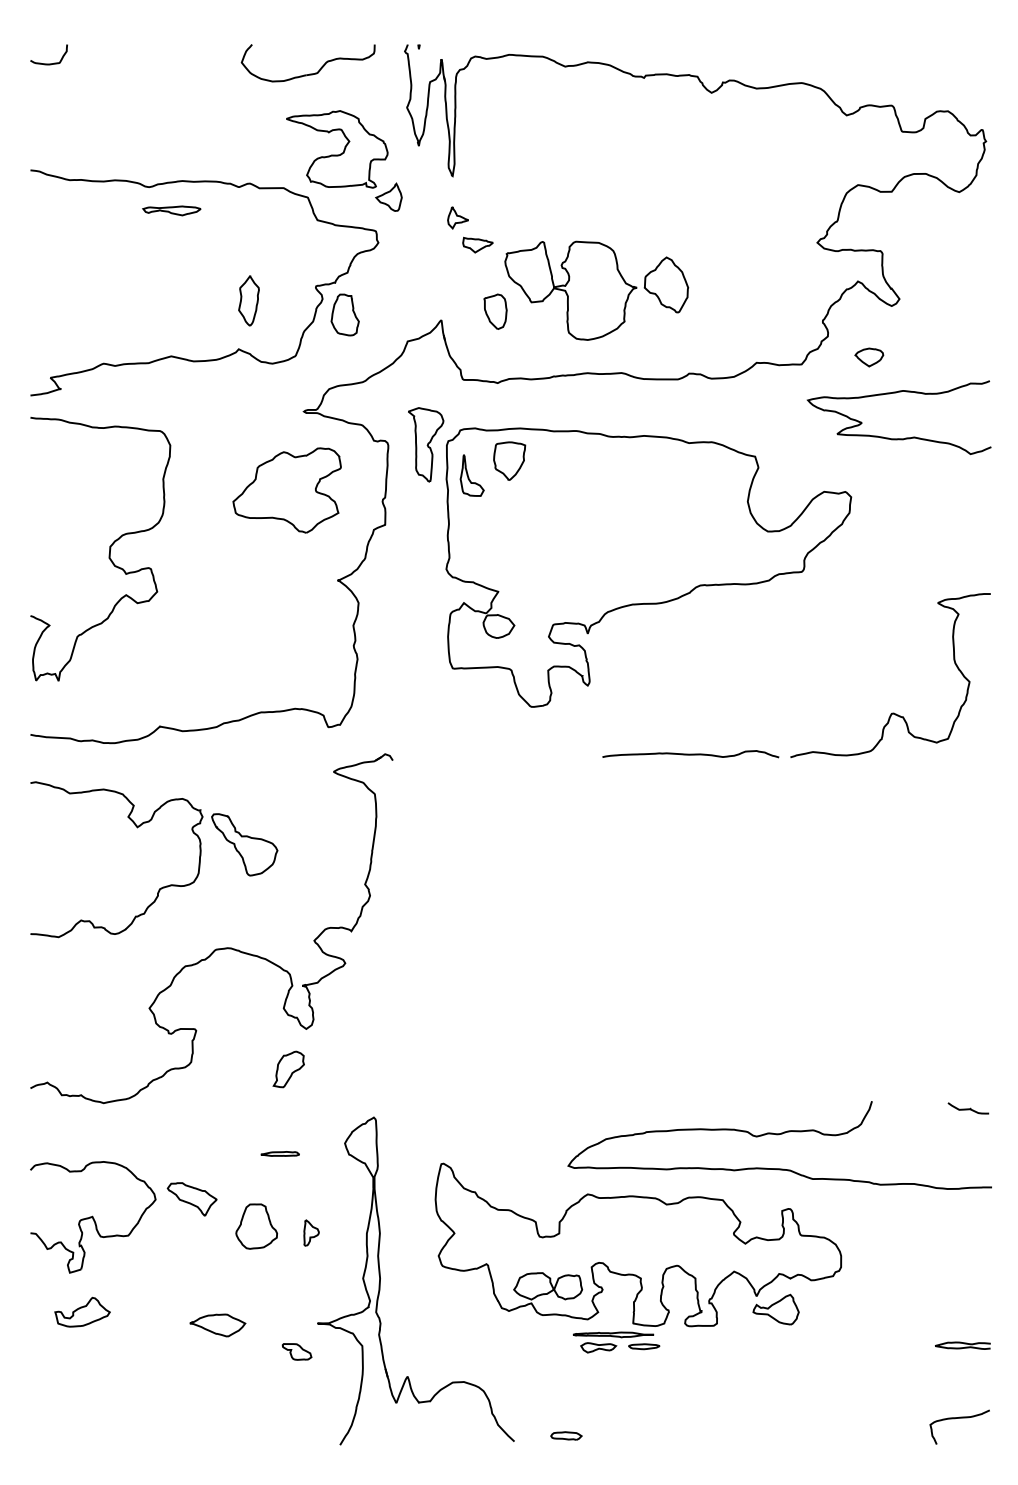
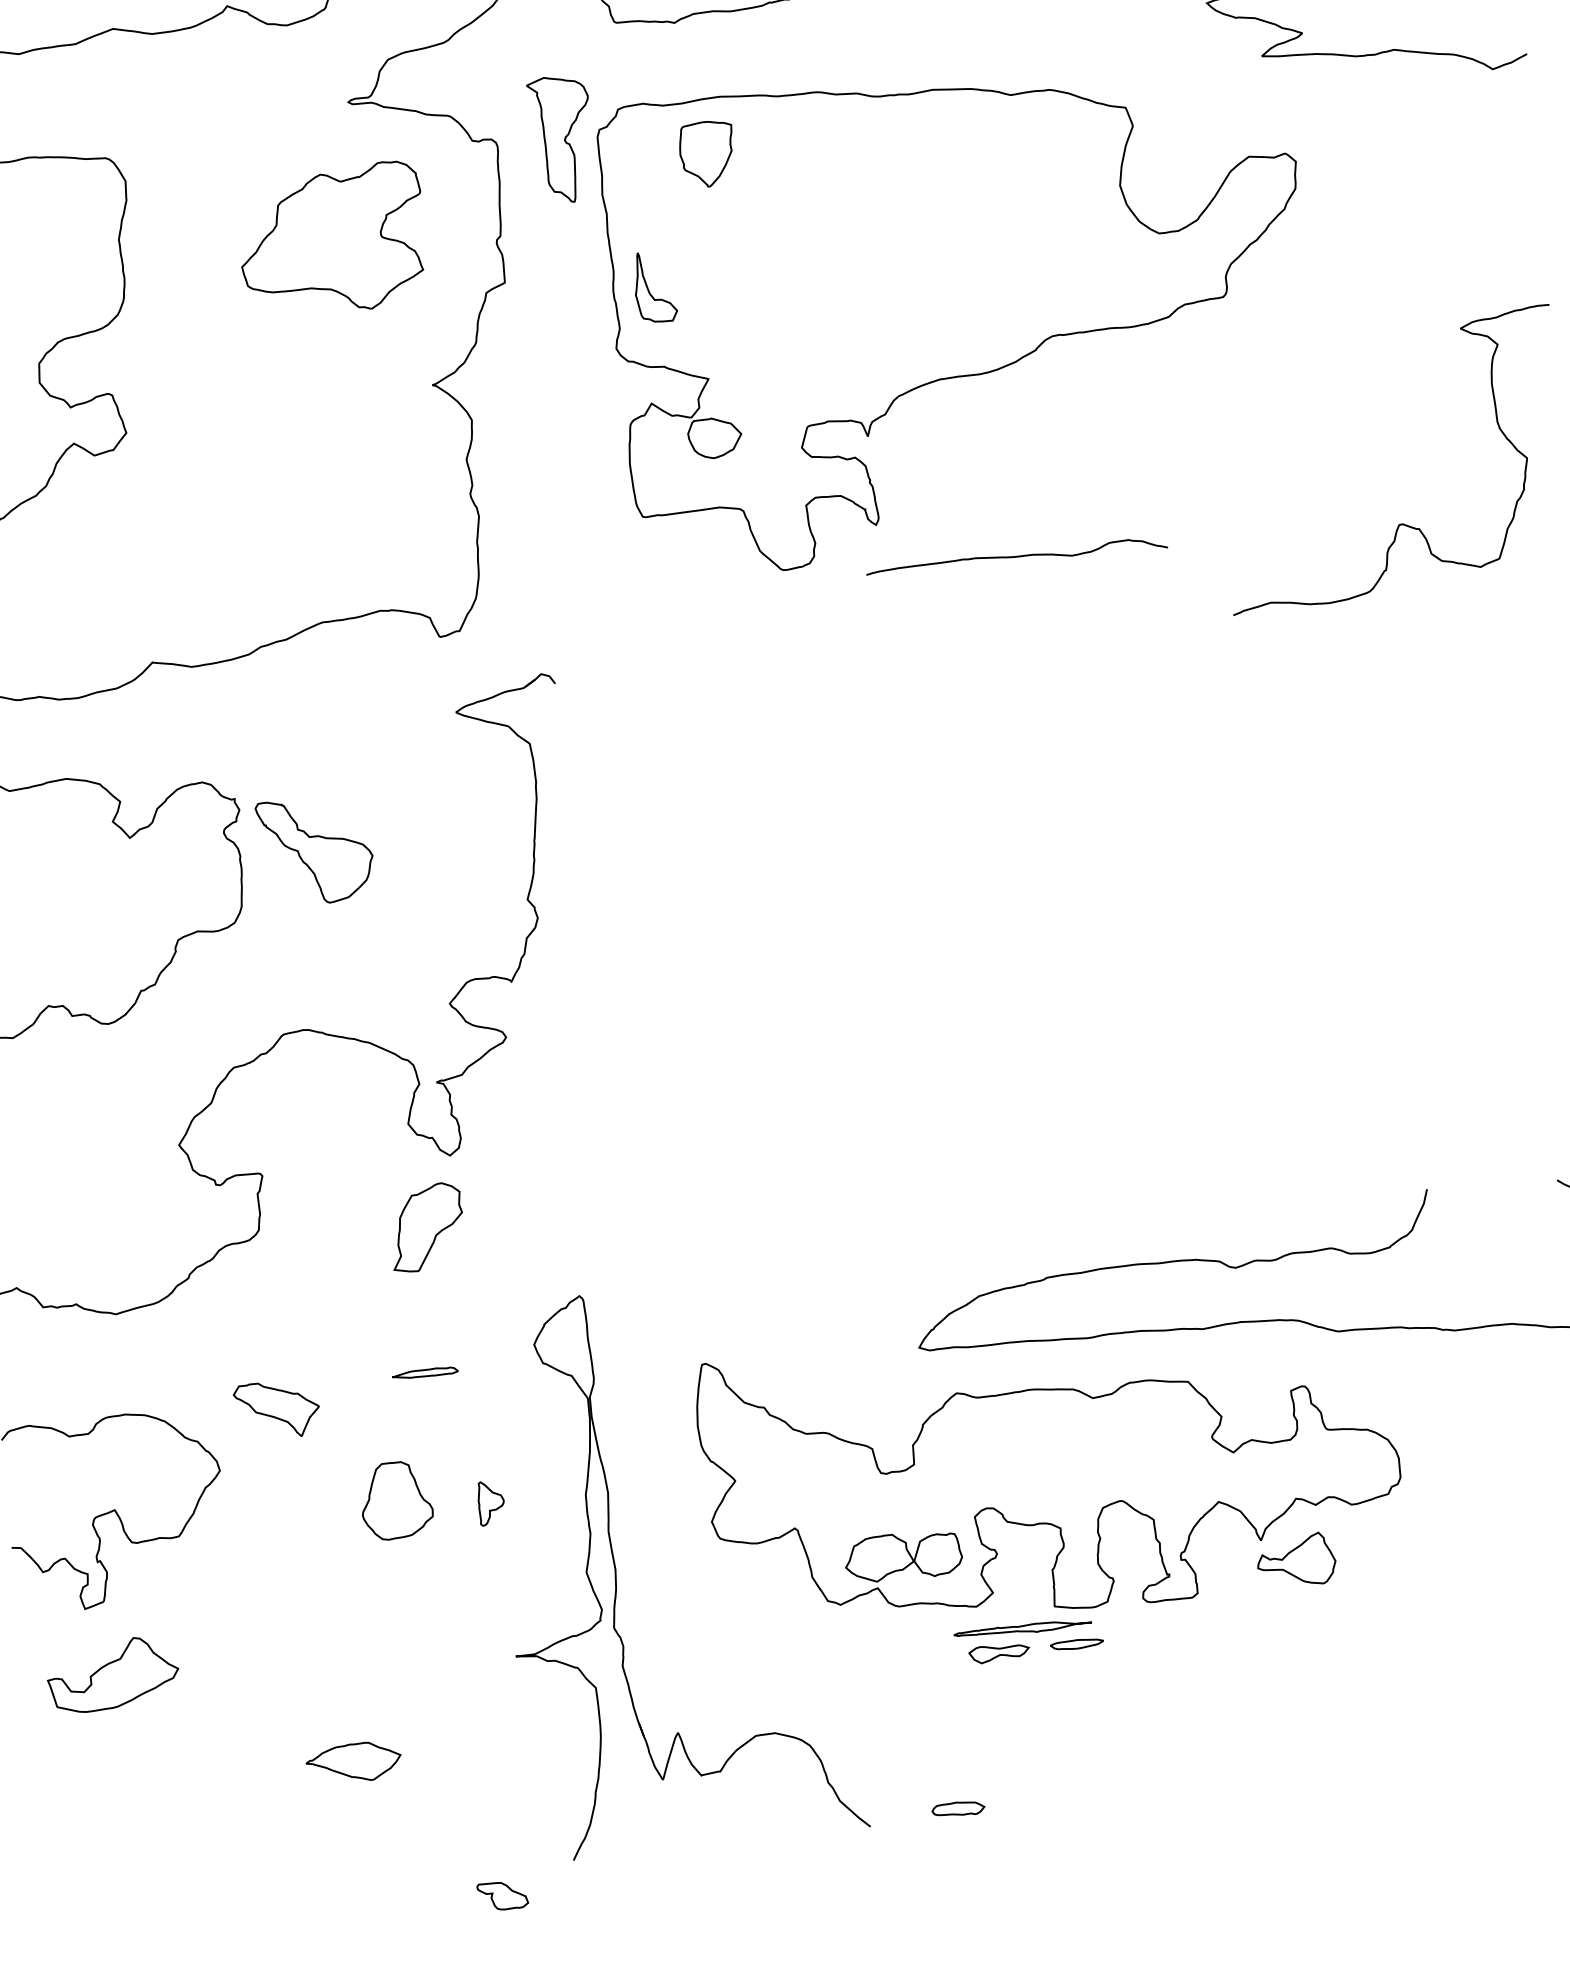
part: (471, 475) -> (653, 287), moved
curve: (690, 754) -> (1016, 556), moved
part: (288, 1069) -> (426, 1227), size x1.4
part: (191, 1199) -> (276, 1410), moved
part: (82, 1311) -> (112, 1673), size x1.4
part: (217, 1325) -> (353, 1762), moved
part: (296, 1351) -> (501, 1895), moved

